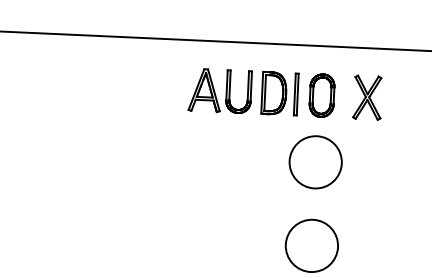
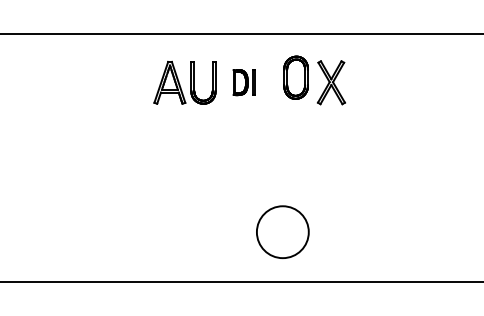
part: (279, 93) -> (243, 82), size x0.6
part: (321, 95) -> (295, 77), moved
circle: (315, 161) -> (282, 148), removed

